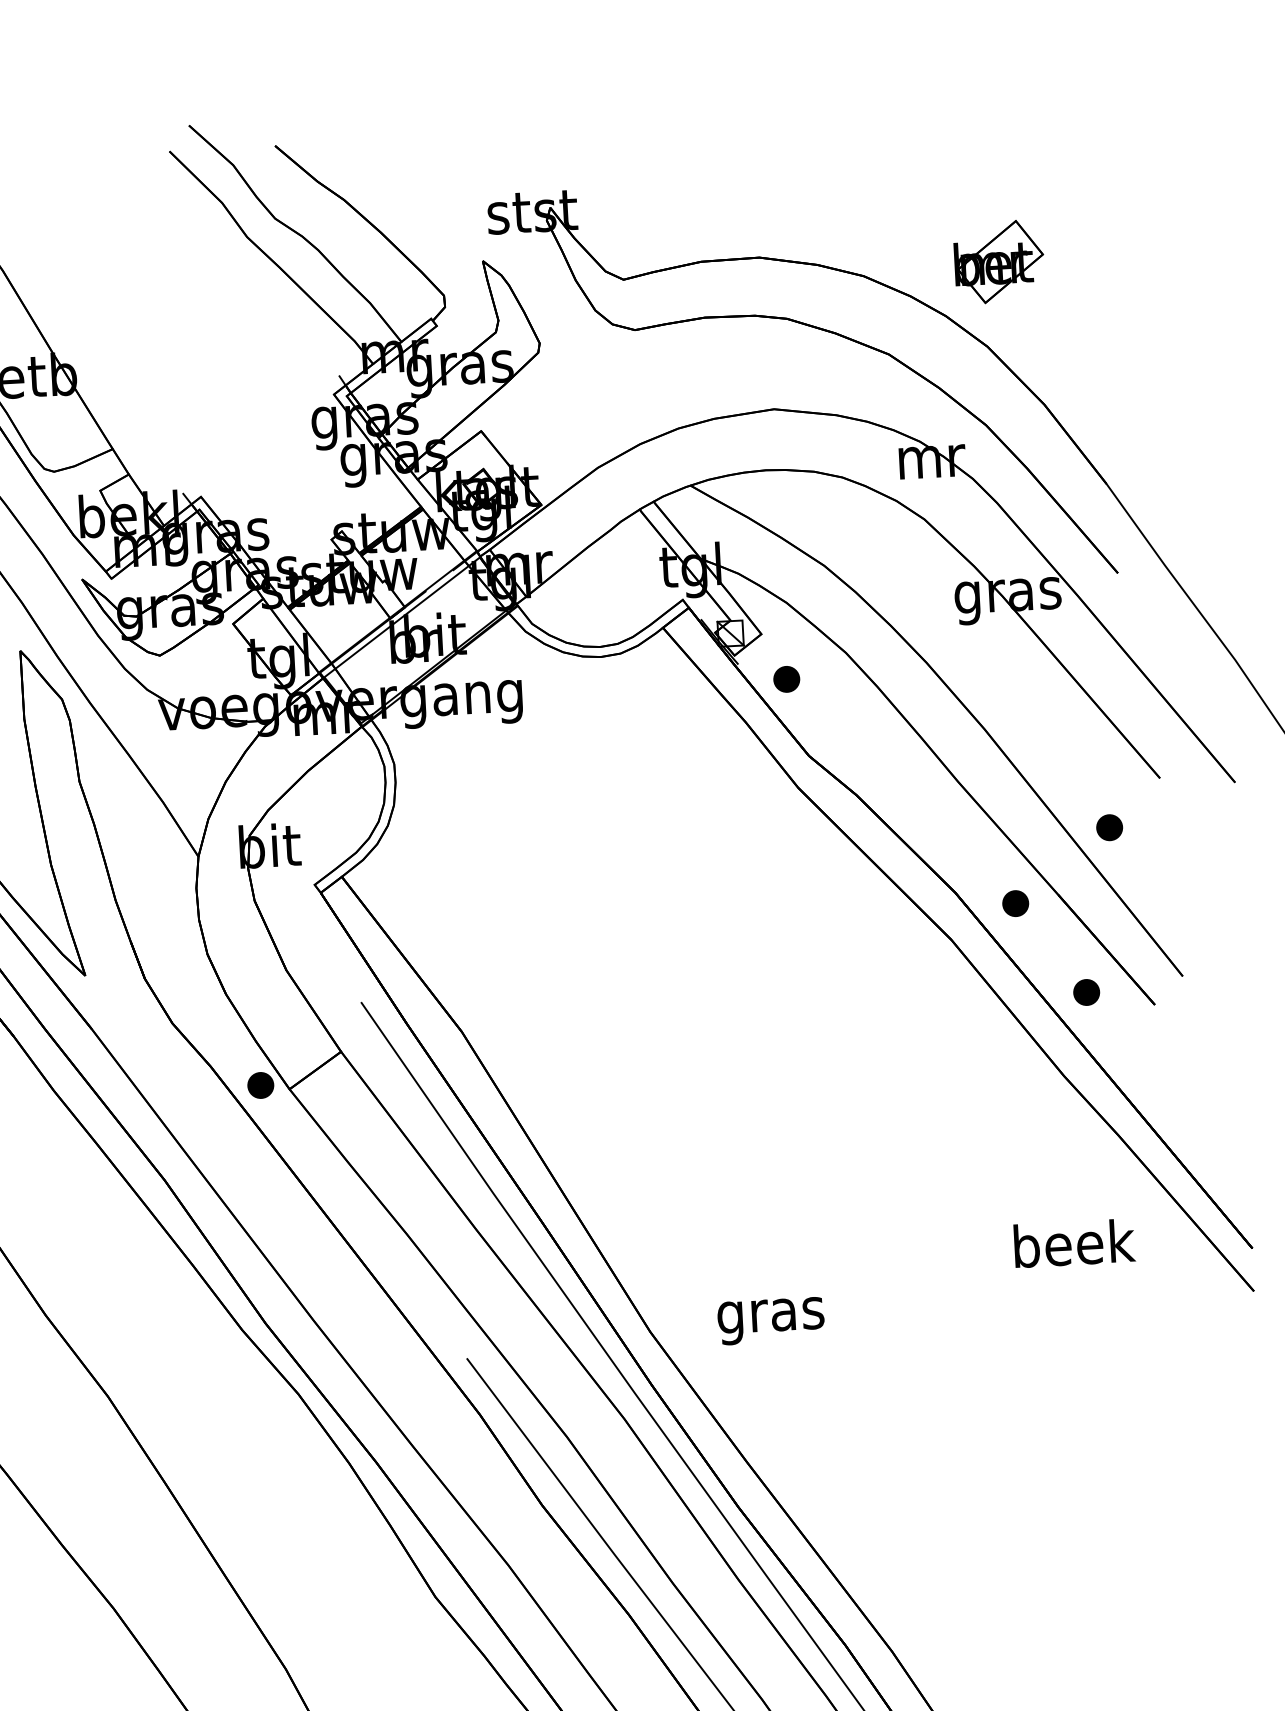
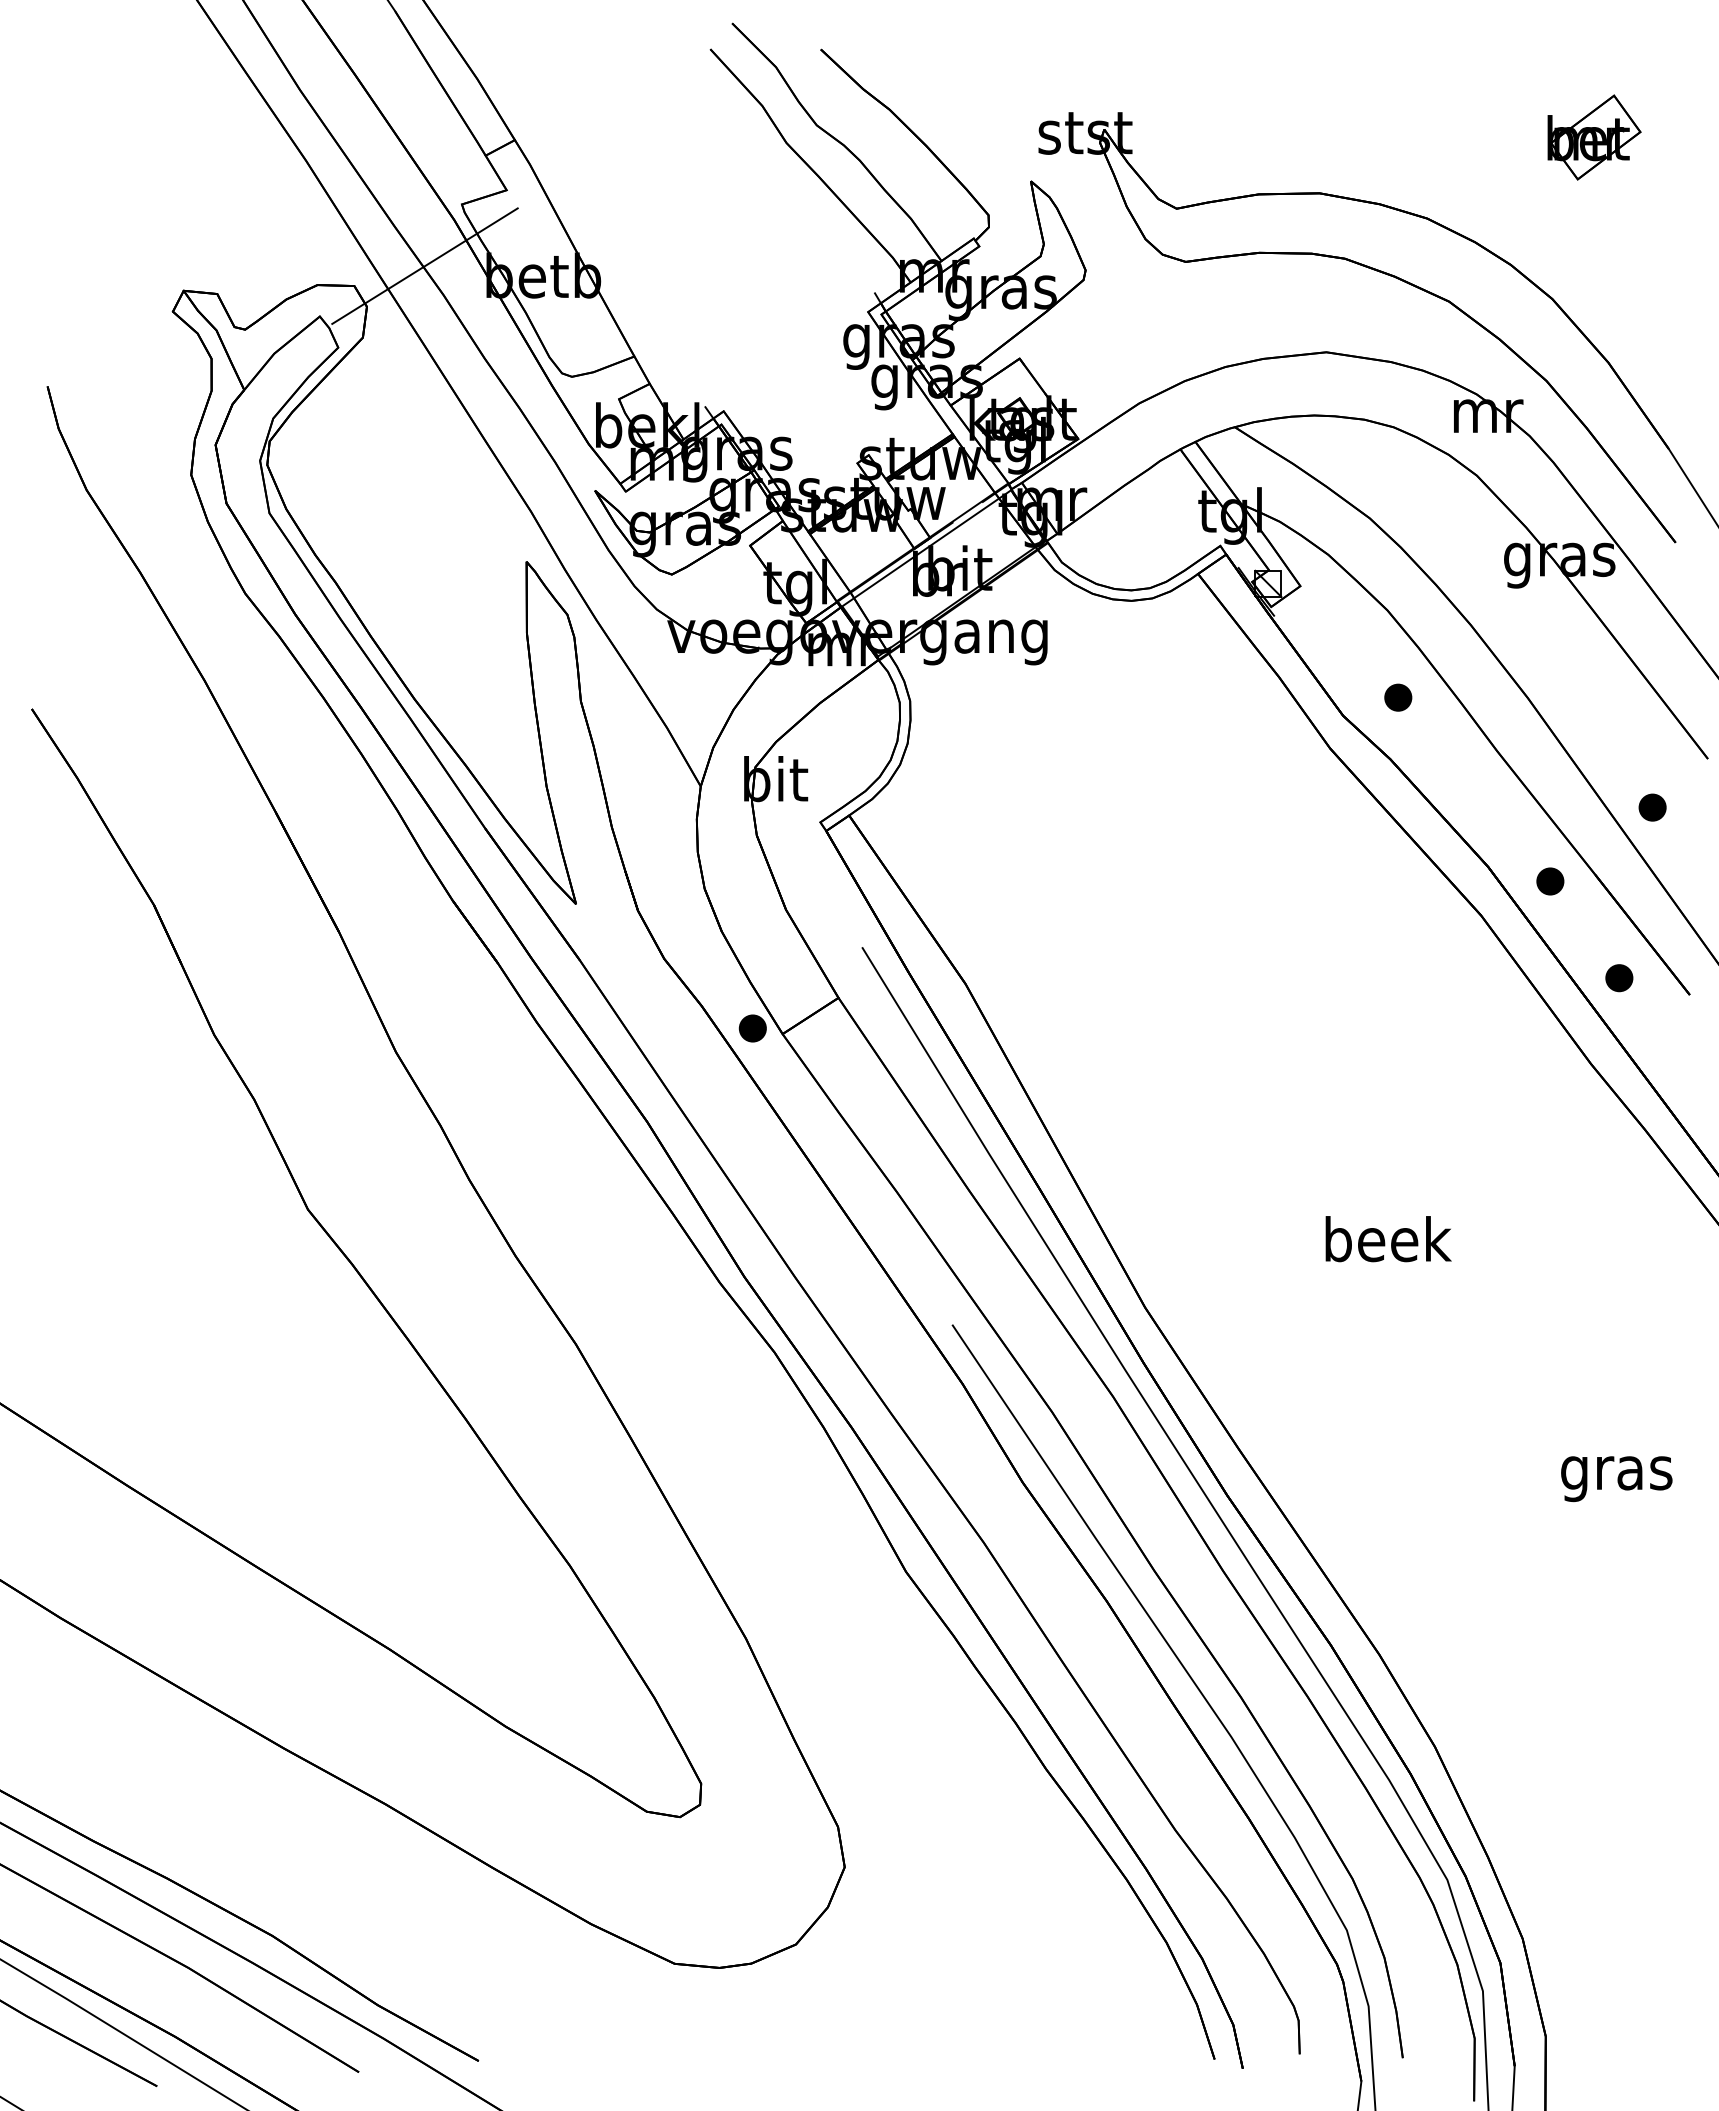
part: (999, 262) -> (1594, 137), moved
part: (786, 679) -> (1398, 697), moved
text: (1074, 1243) -> (1388, 1239), moved
text: (770, 1321) -> (1616, 1479), moved

